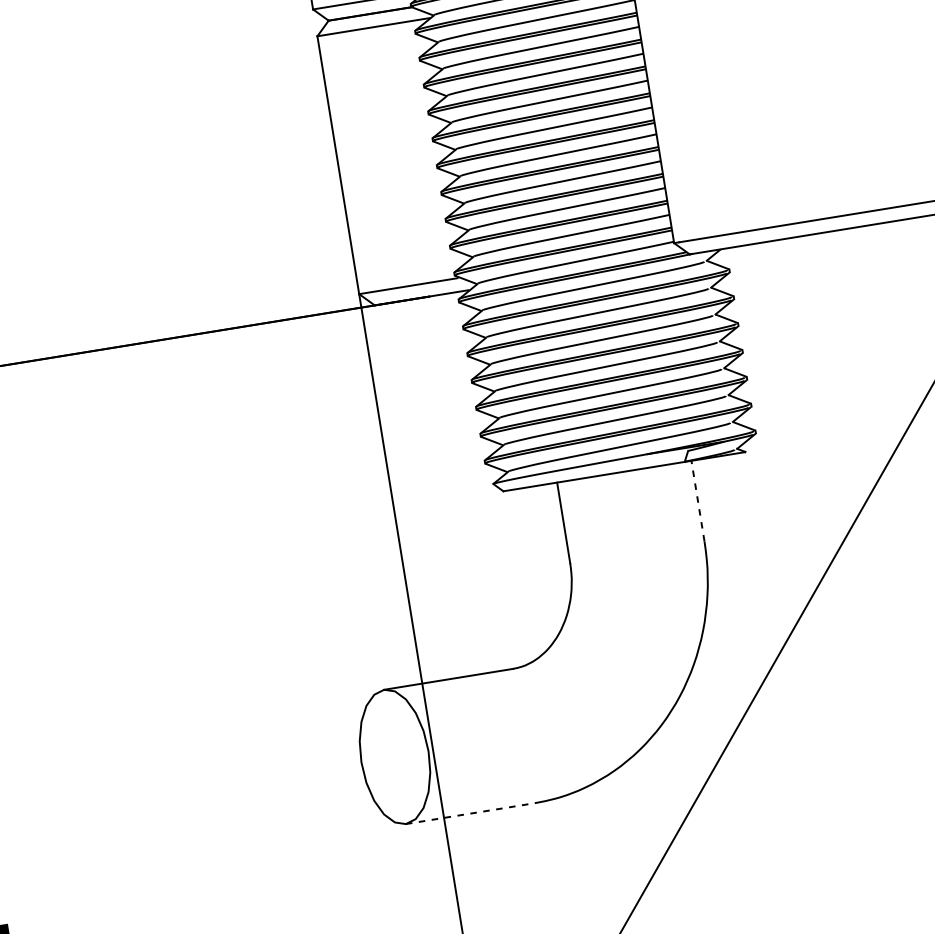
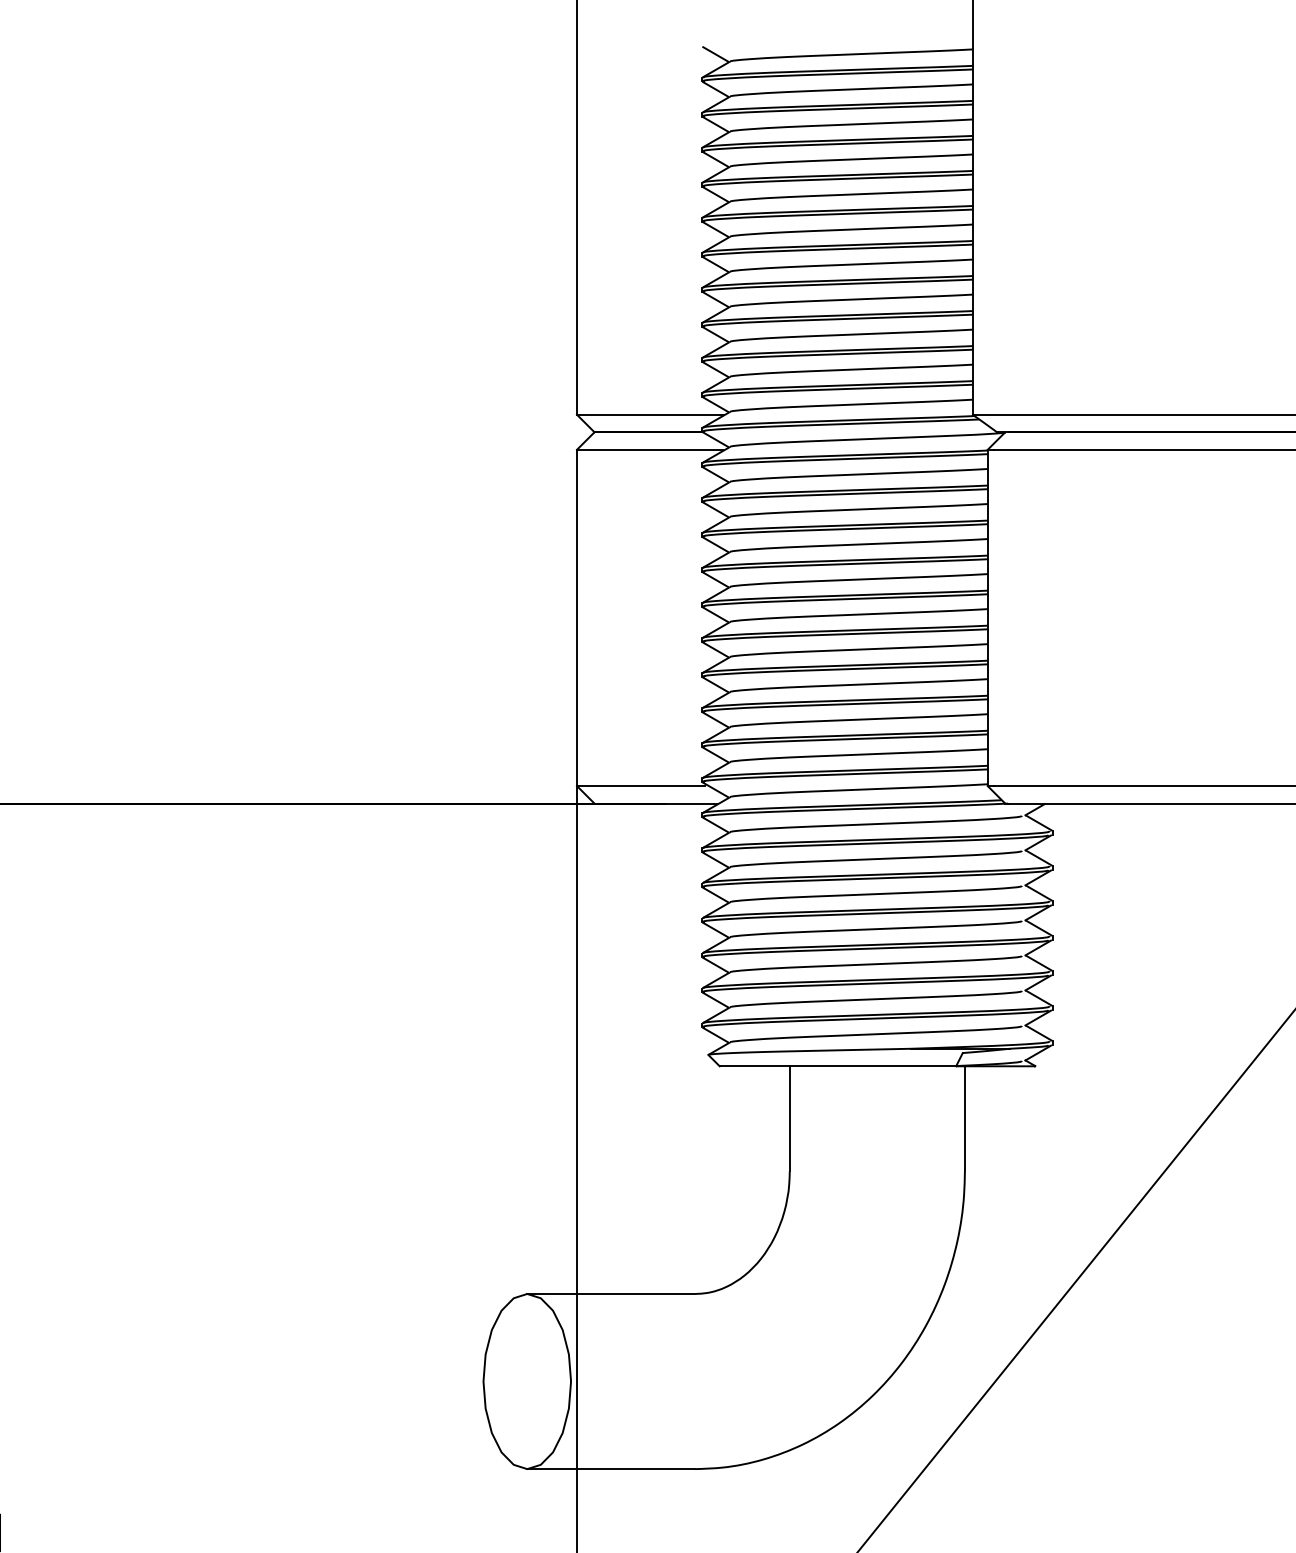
line: (697, 500) -> (964, 1118), dashed -> solid
line: (470, 813) -> (611, 1469), dashed -> solid

